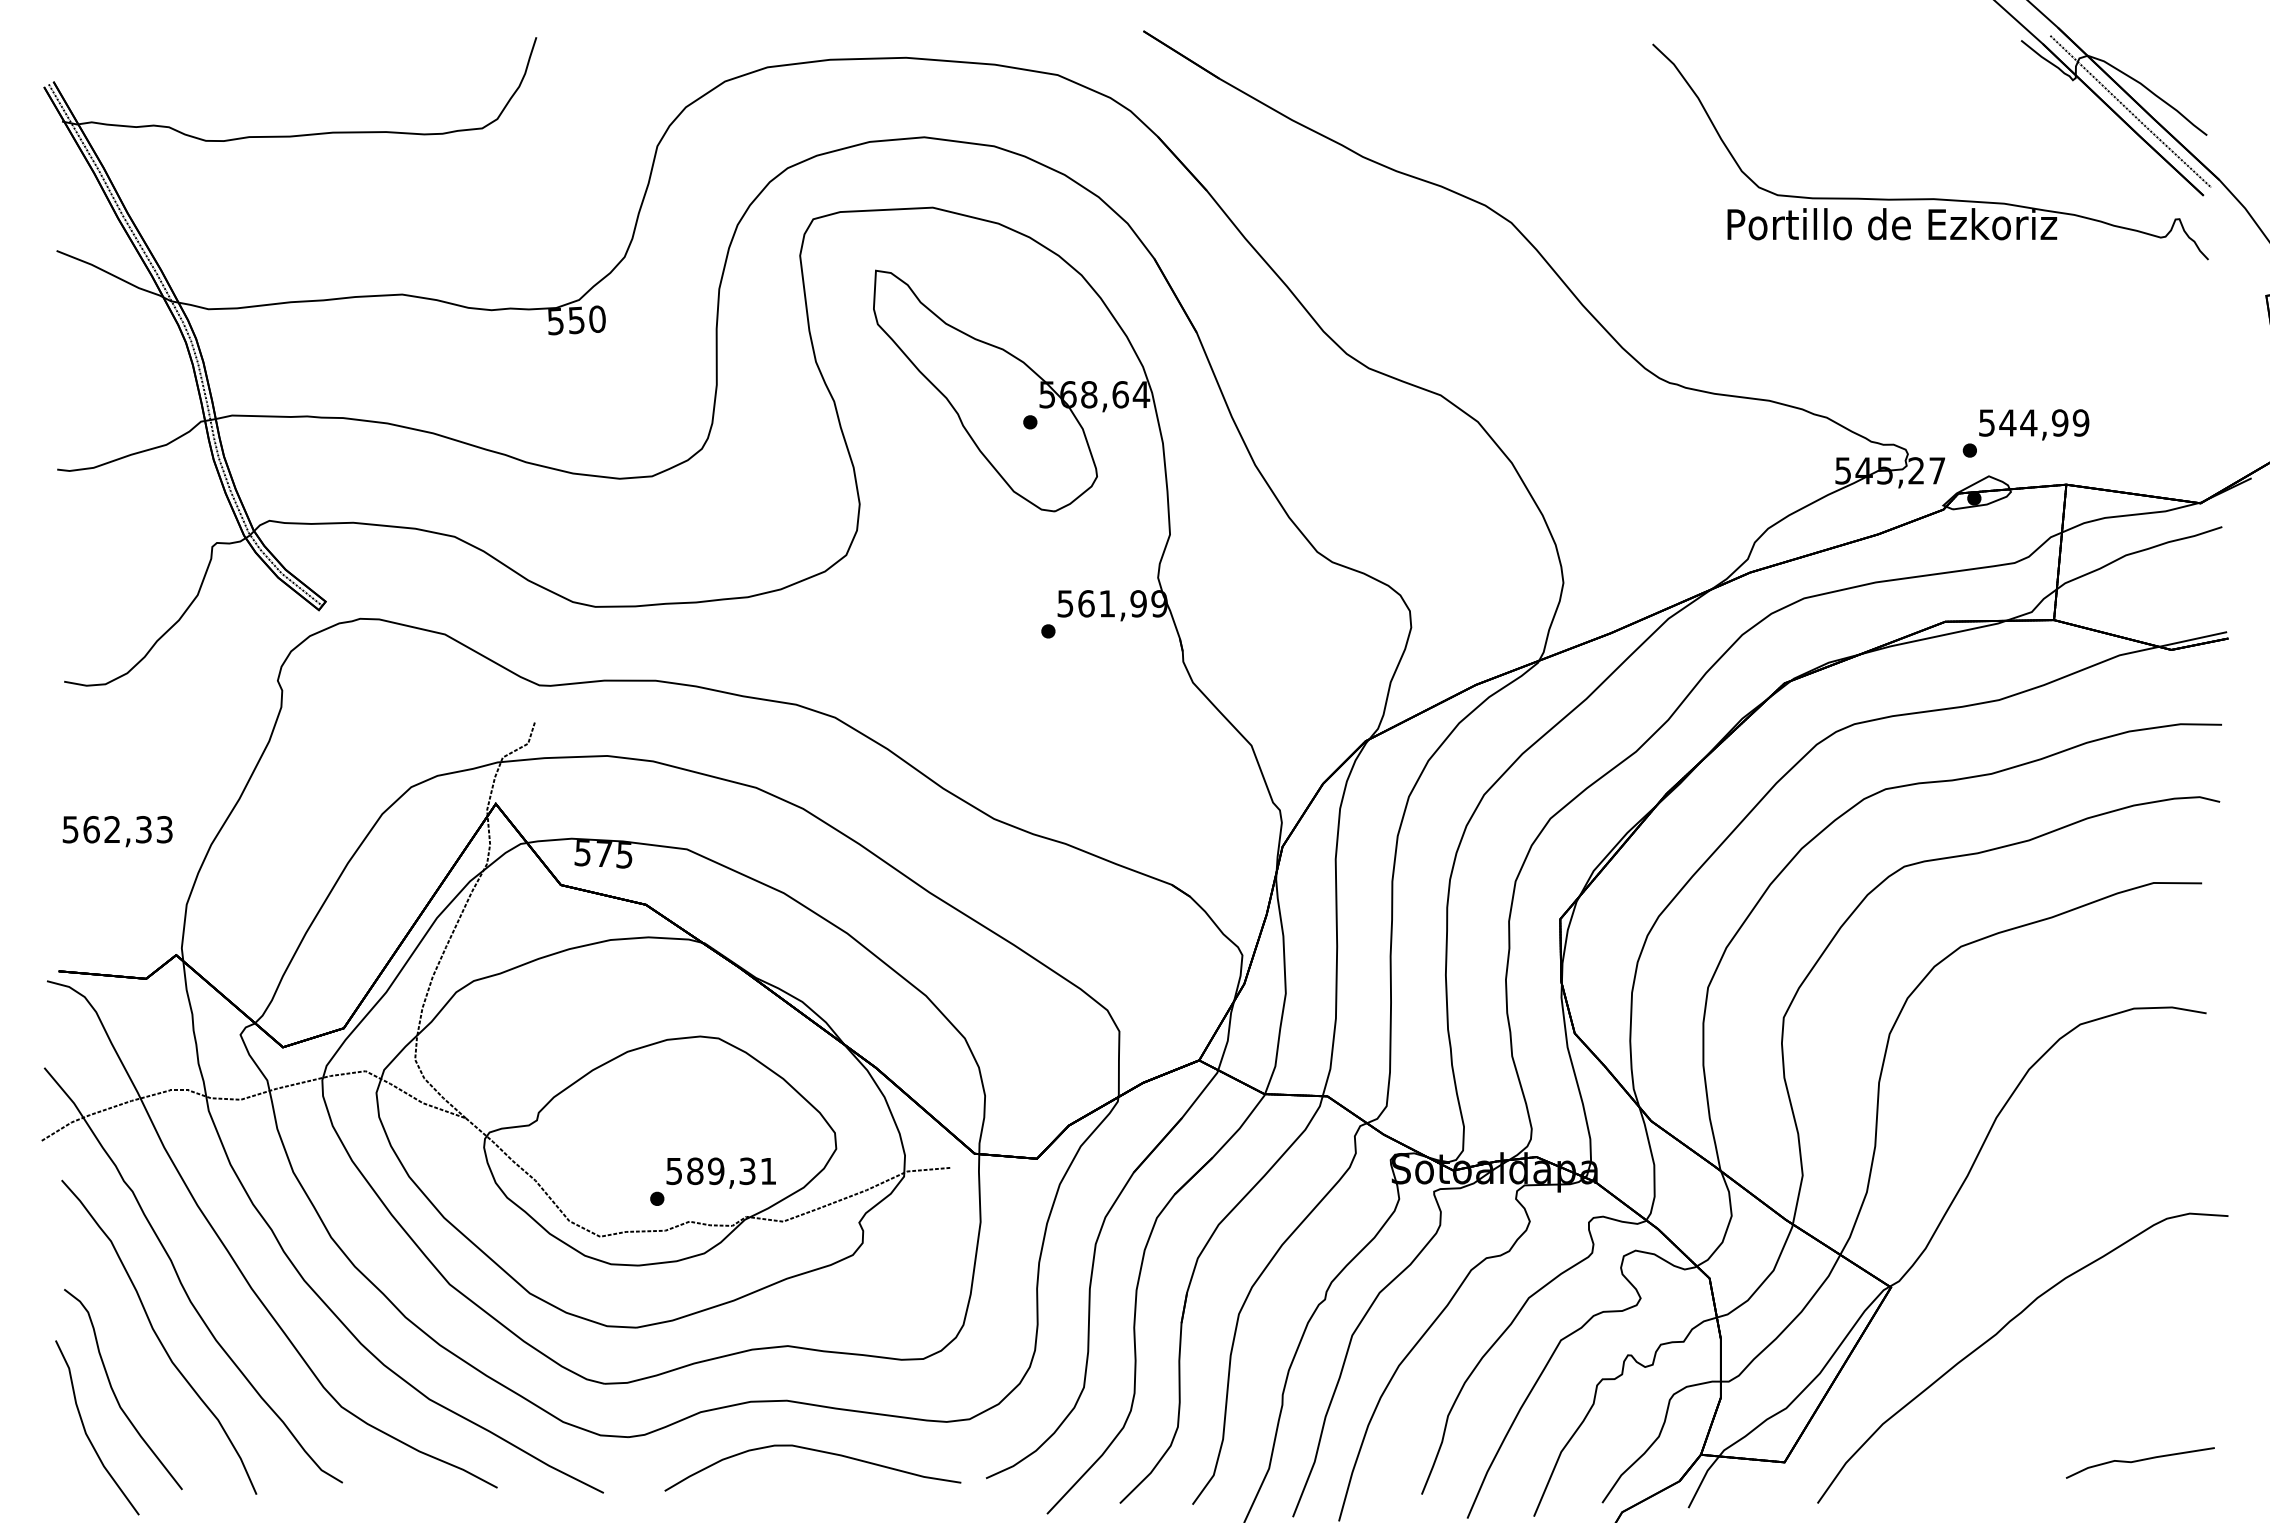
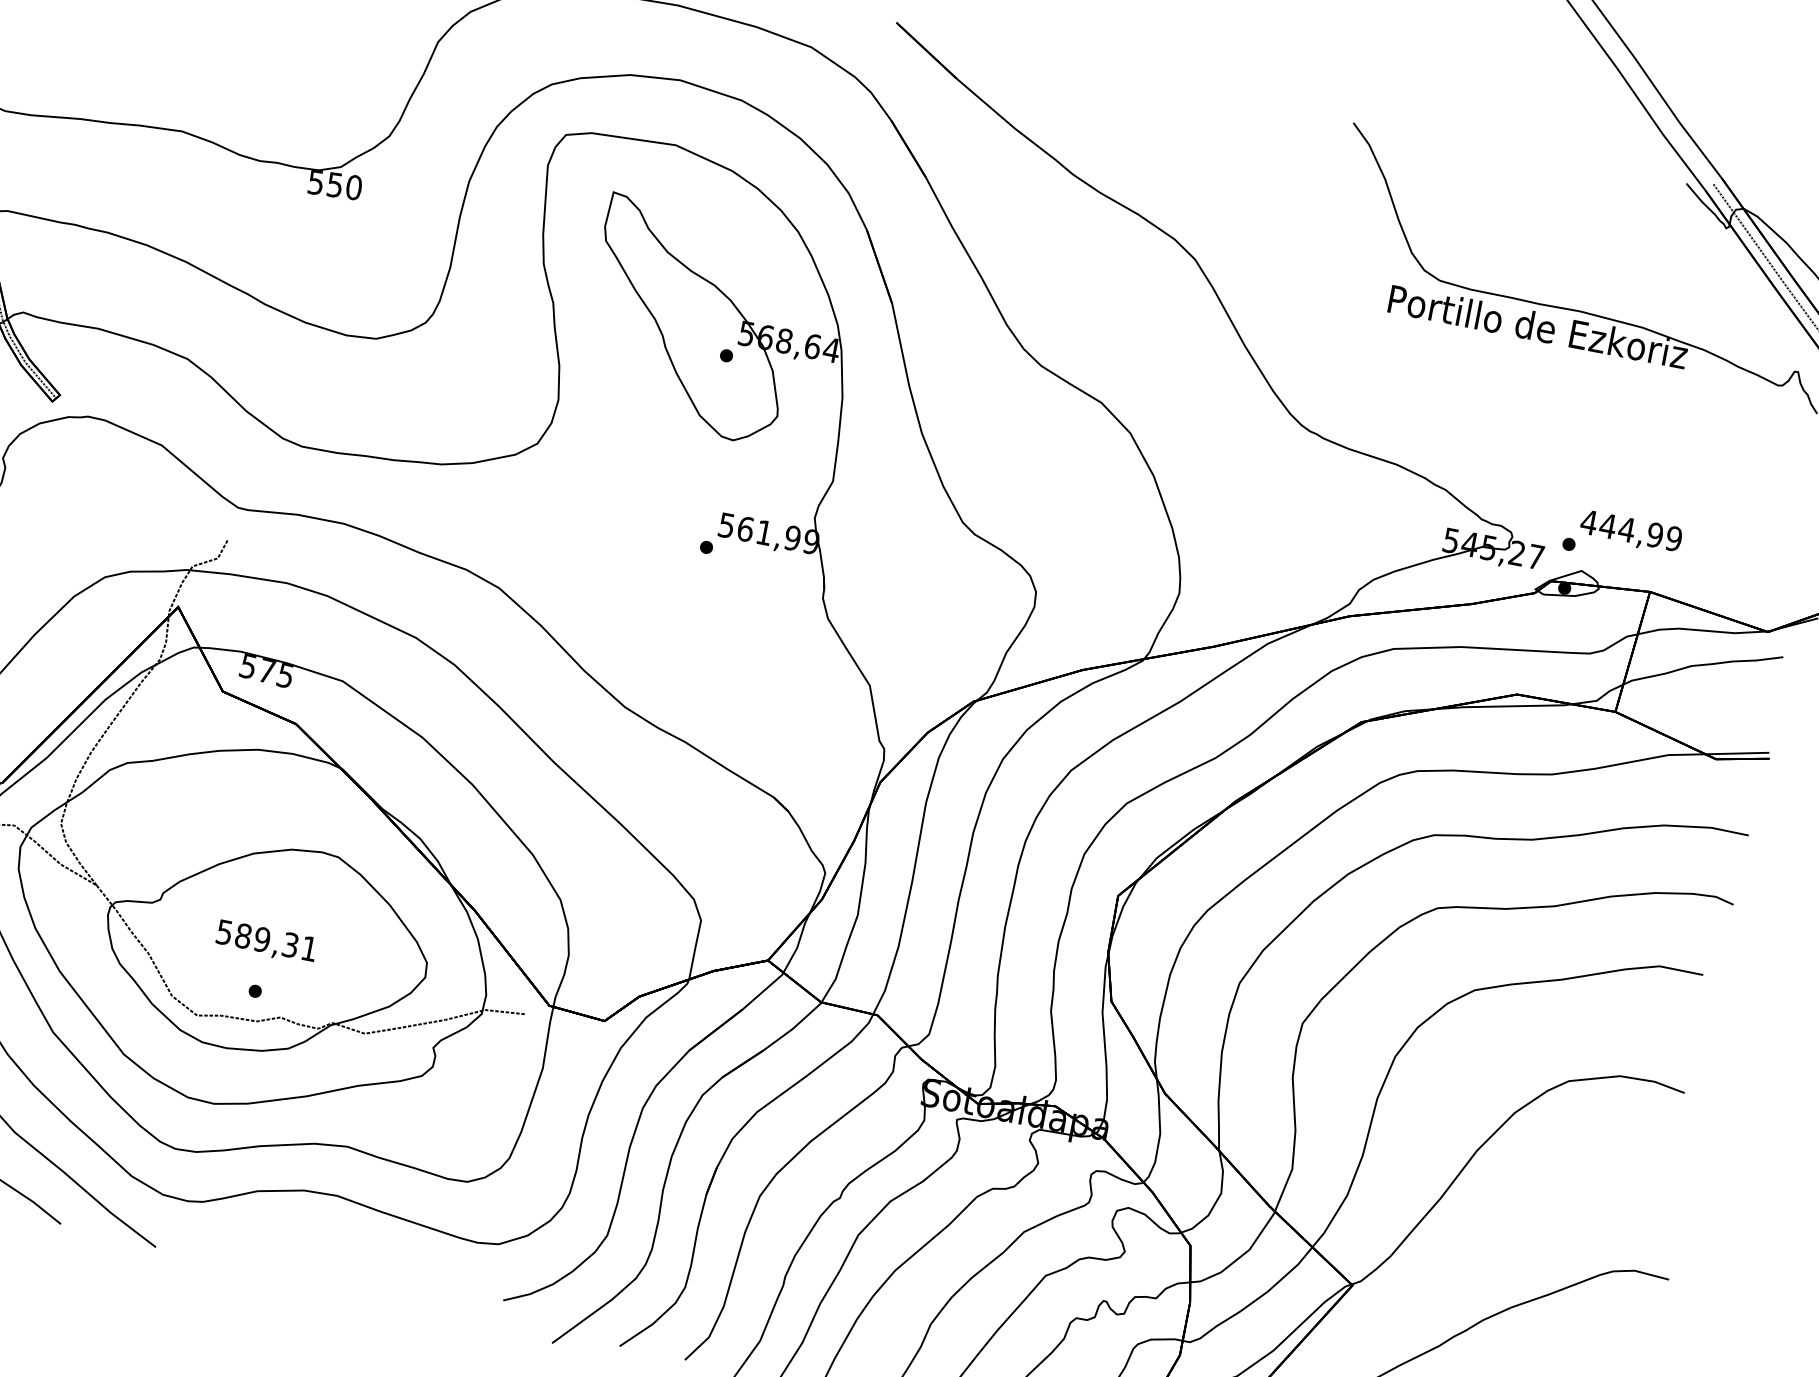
text: (1986, 422) -> (1588, 521), 544,99 -> 444,99
text: (720, 1172) -> (265, 941), moved
curve: (815, 1451) -> (354, 1246), removed

